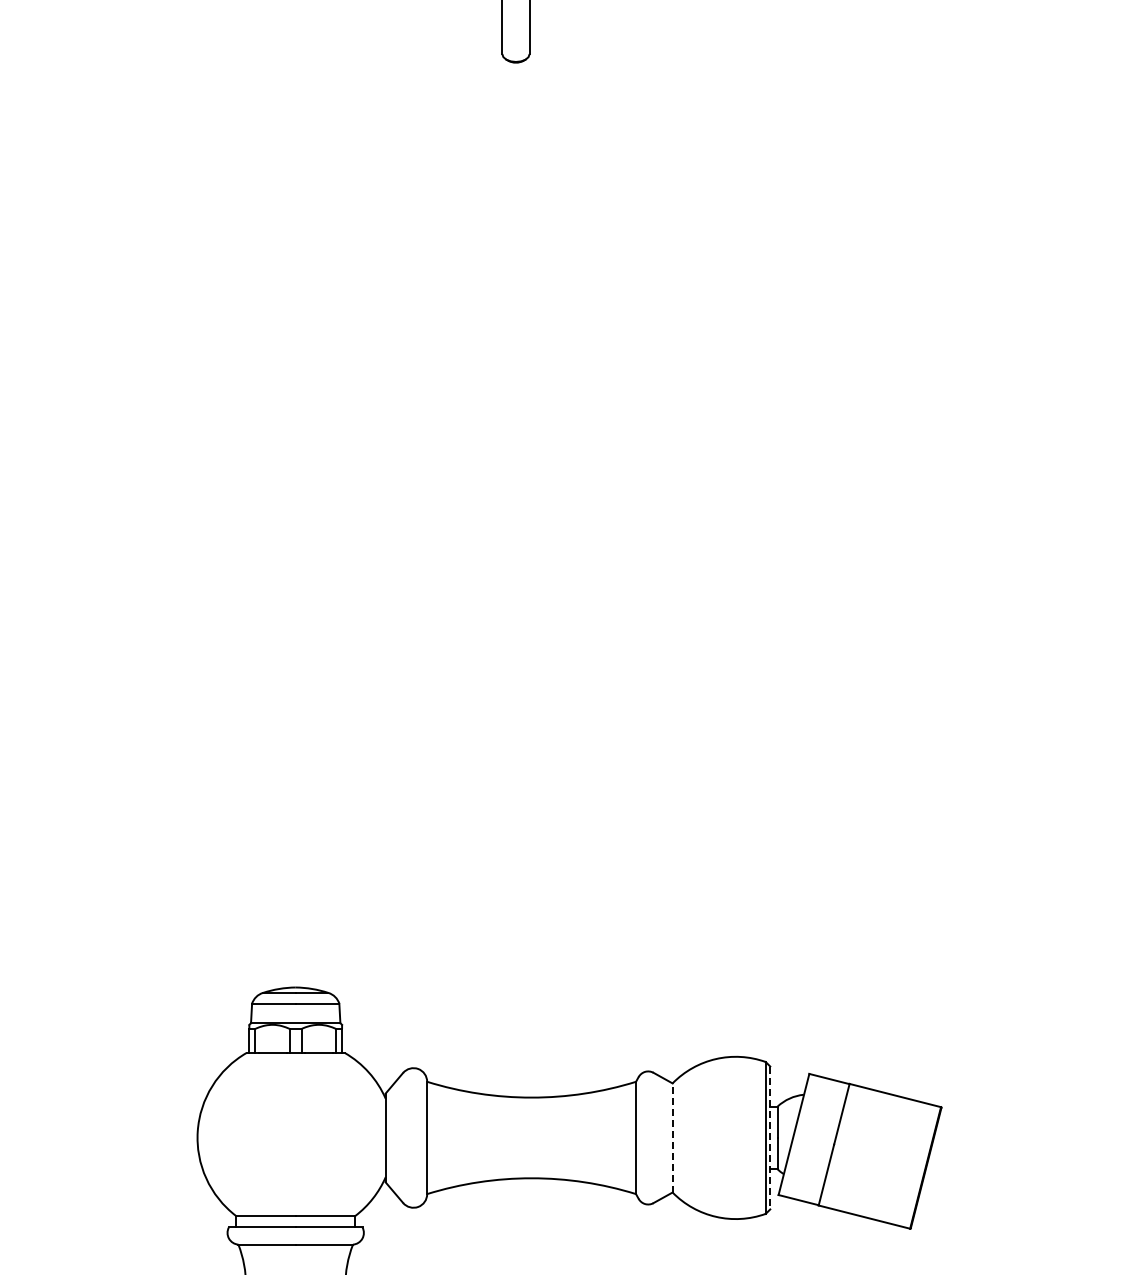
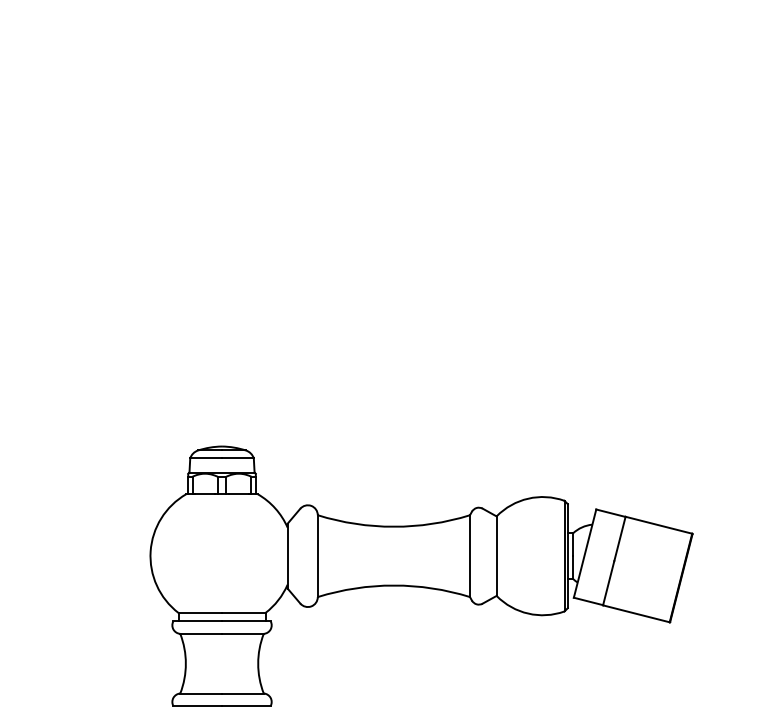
line: (672, 1137) -> (496, 555), dashed -> solid
line: (770, 1138) -> (567, 556), dashed -> solid

